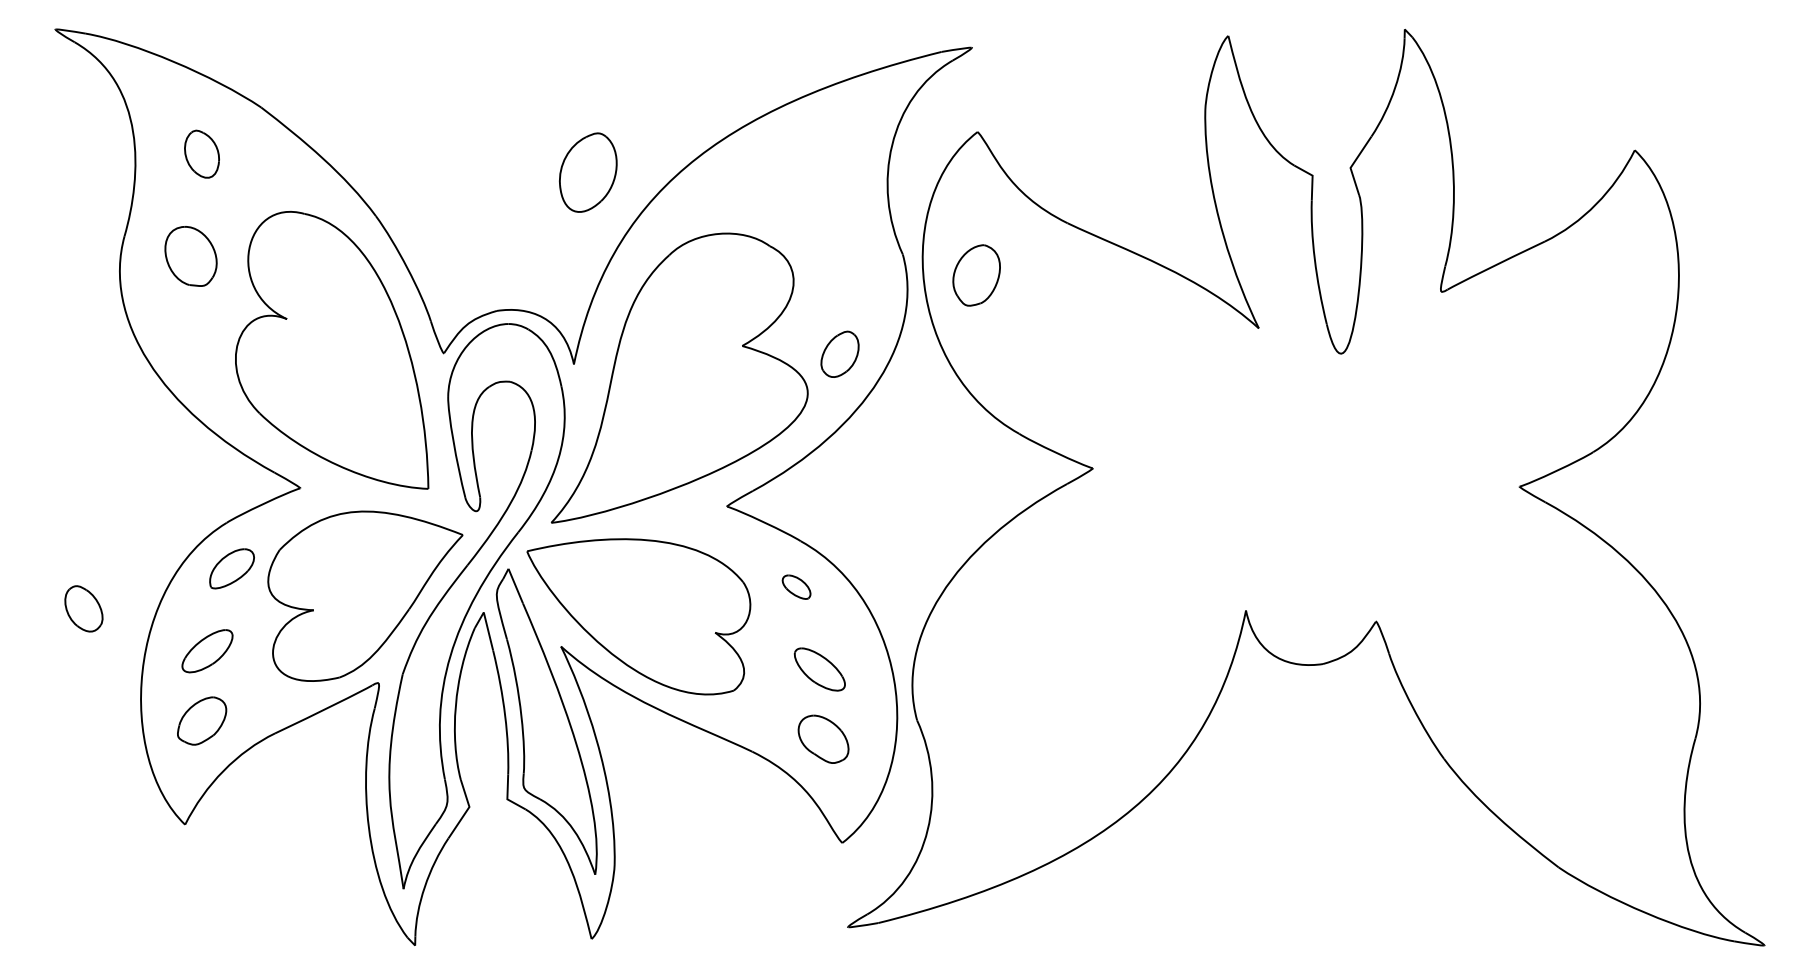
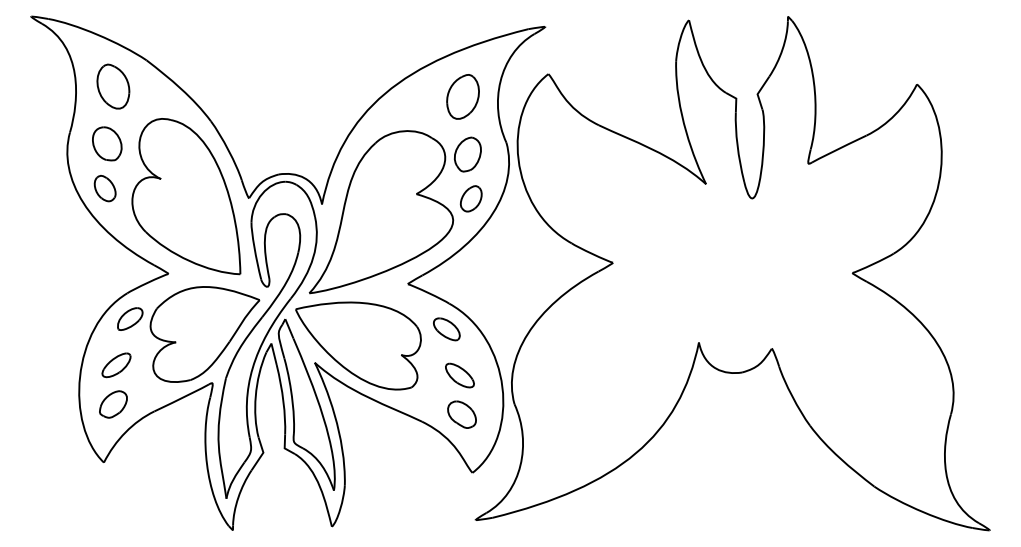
part: (202, 154) -> (113, 86), size x1.67
part: (587, 171) -> (462, 96), moved
part: (975, 275) -> (467, 154), moved
part: (795, 587) -> (446, 329), size x1.67
part: (82, 608) -> (104, 188), moved

